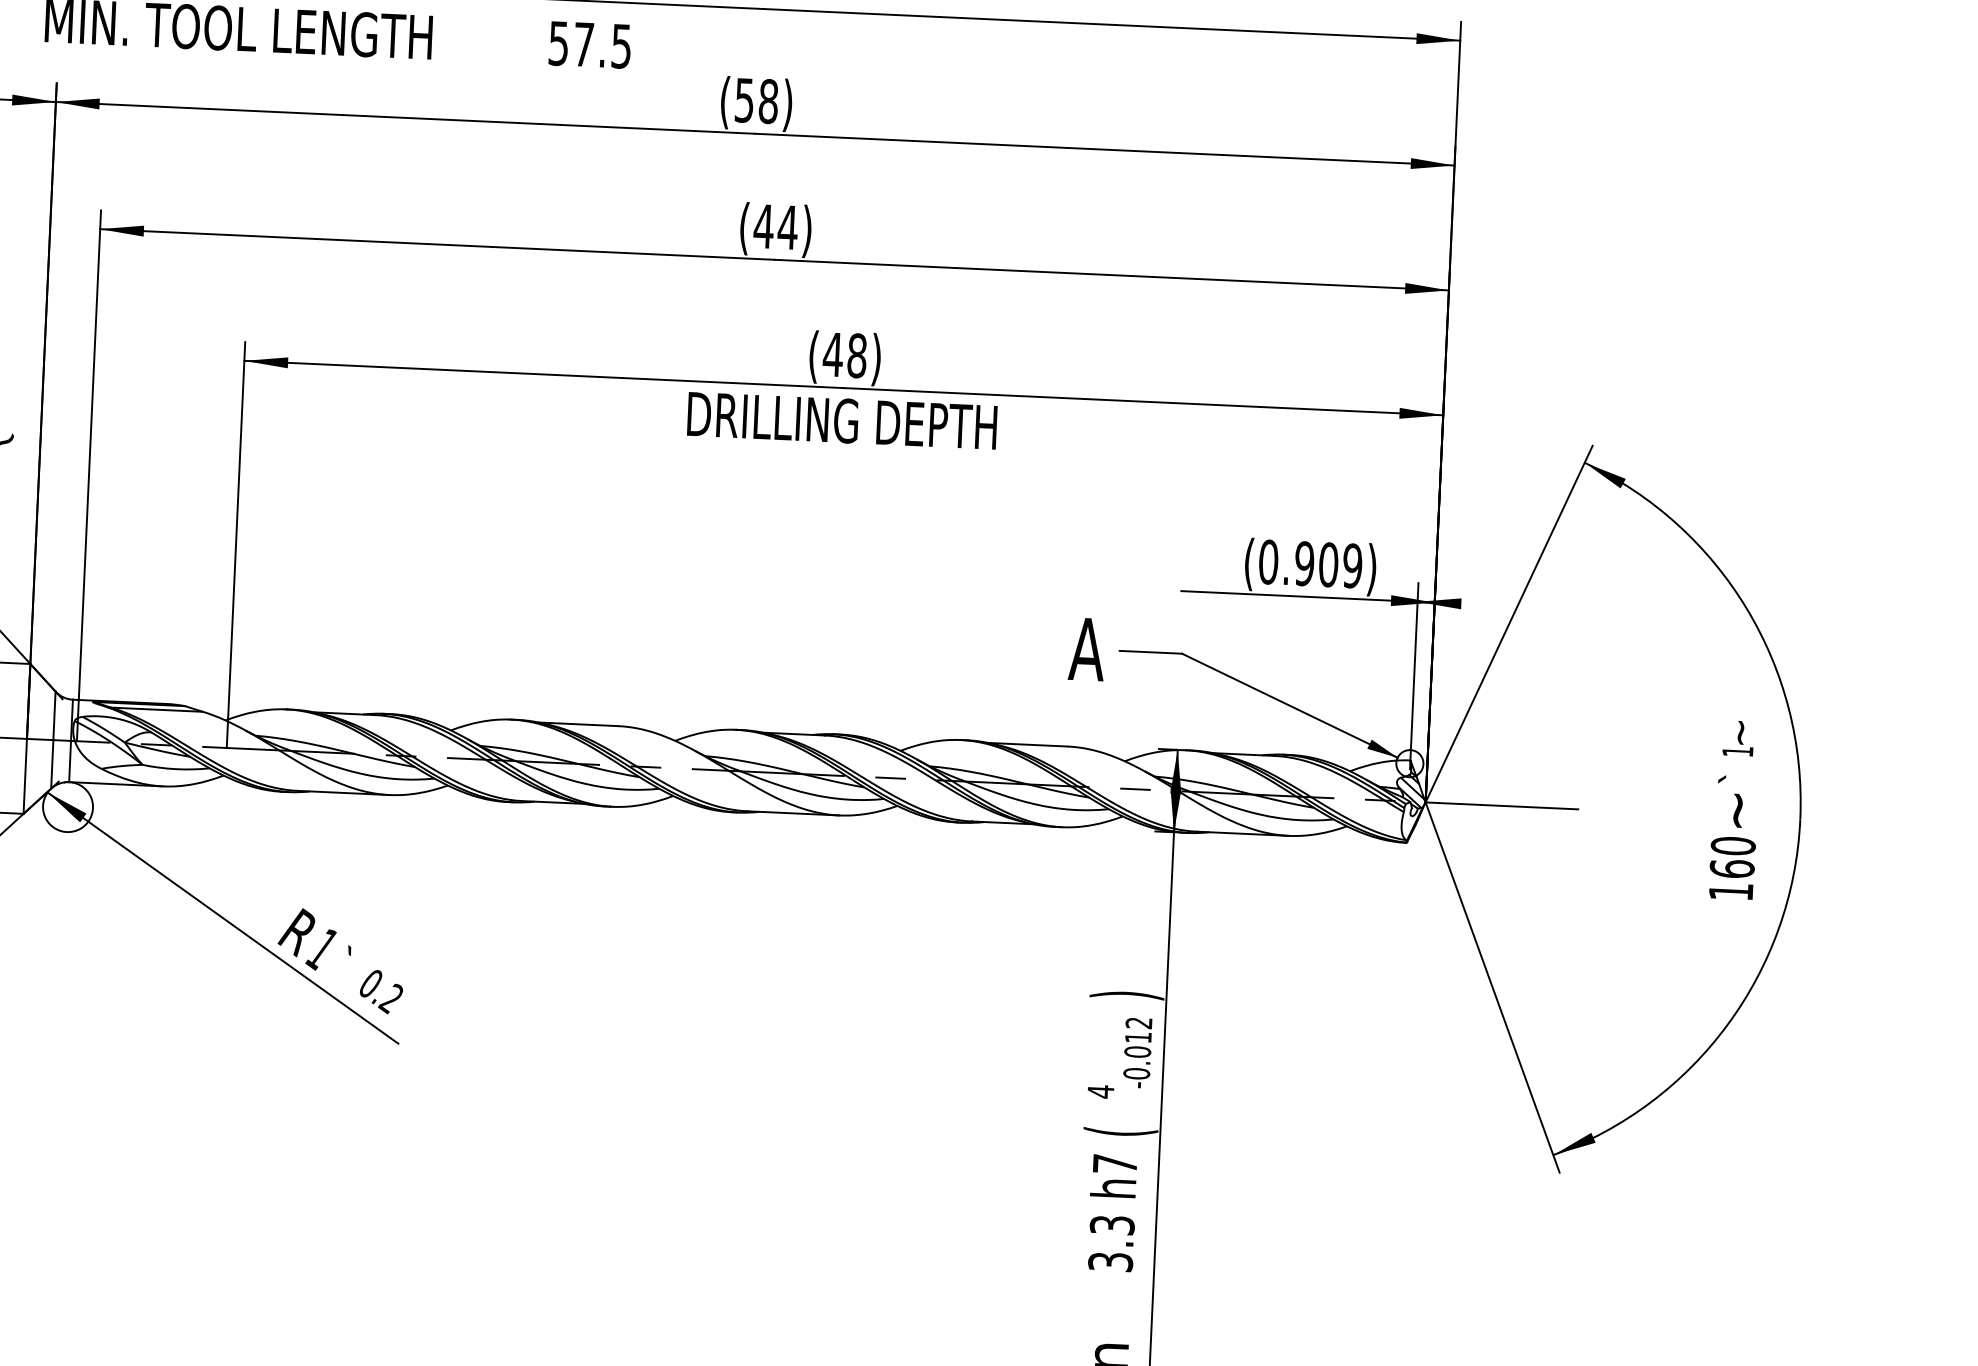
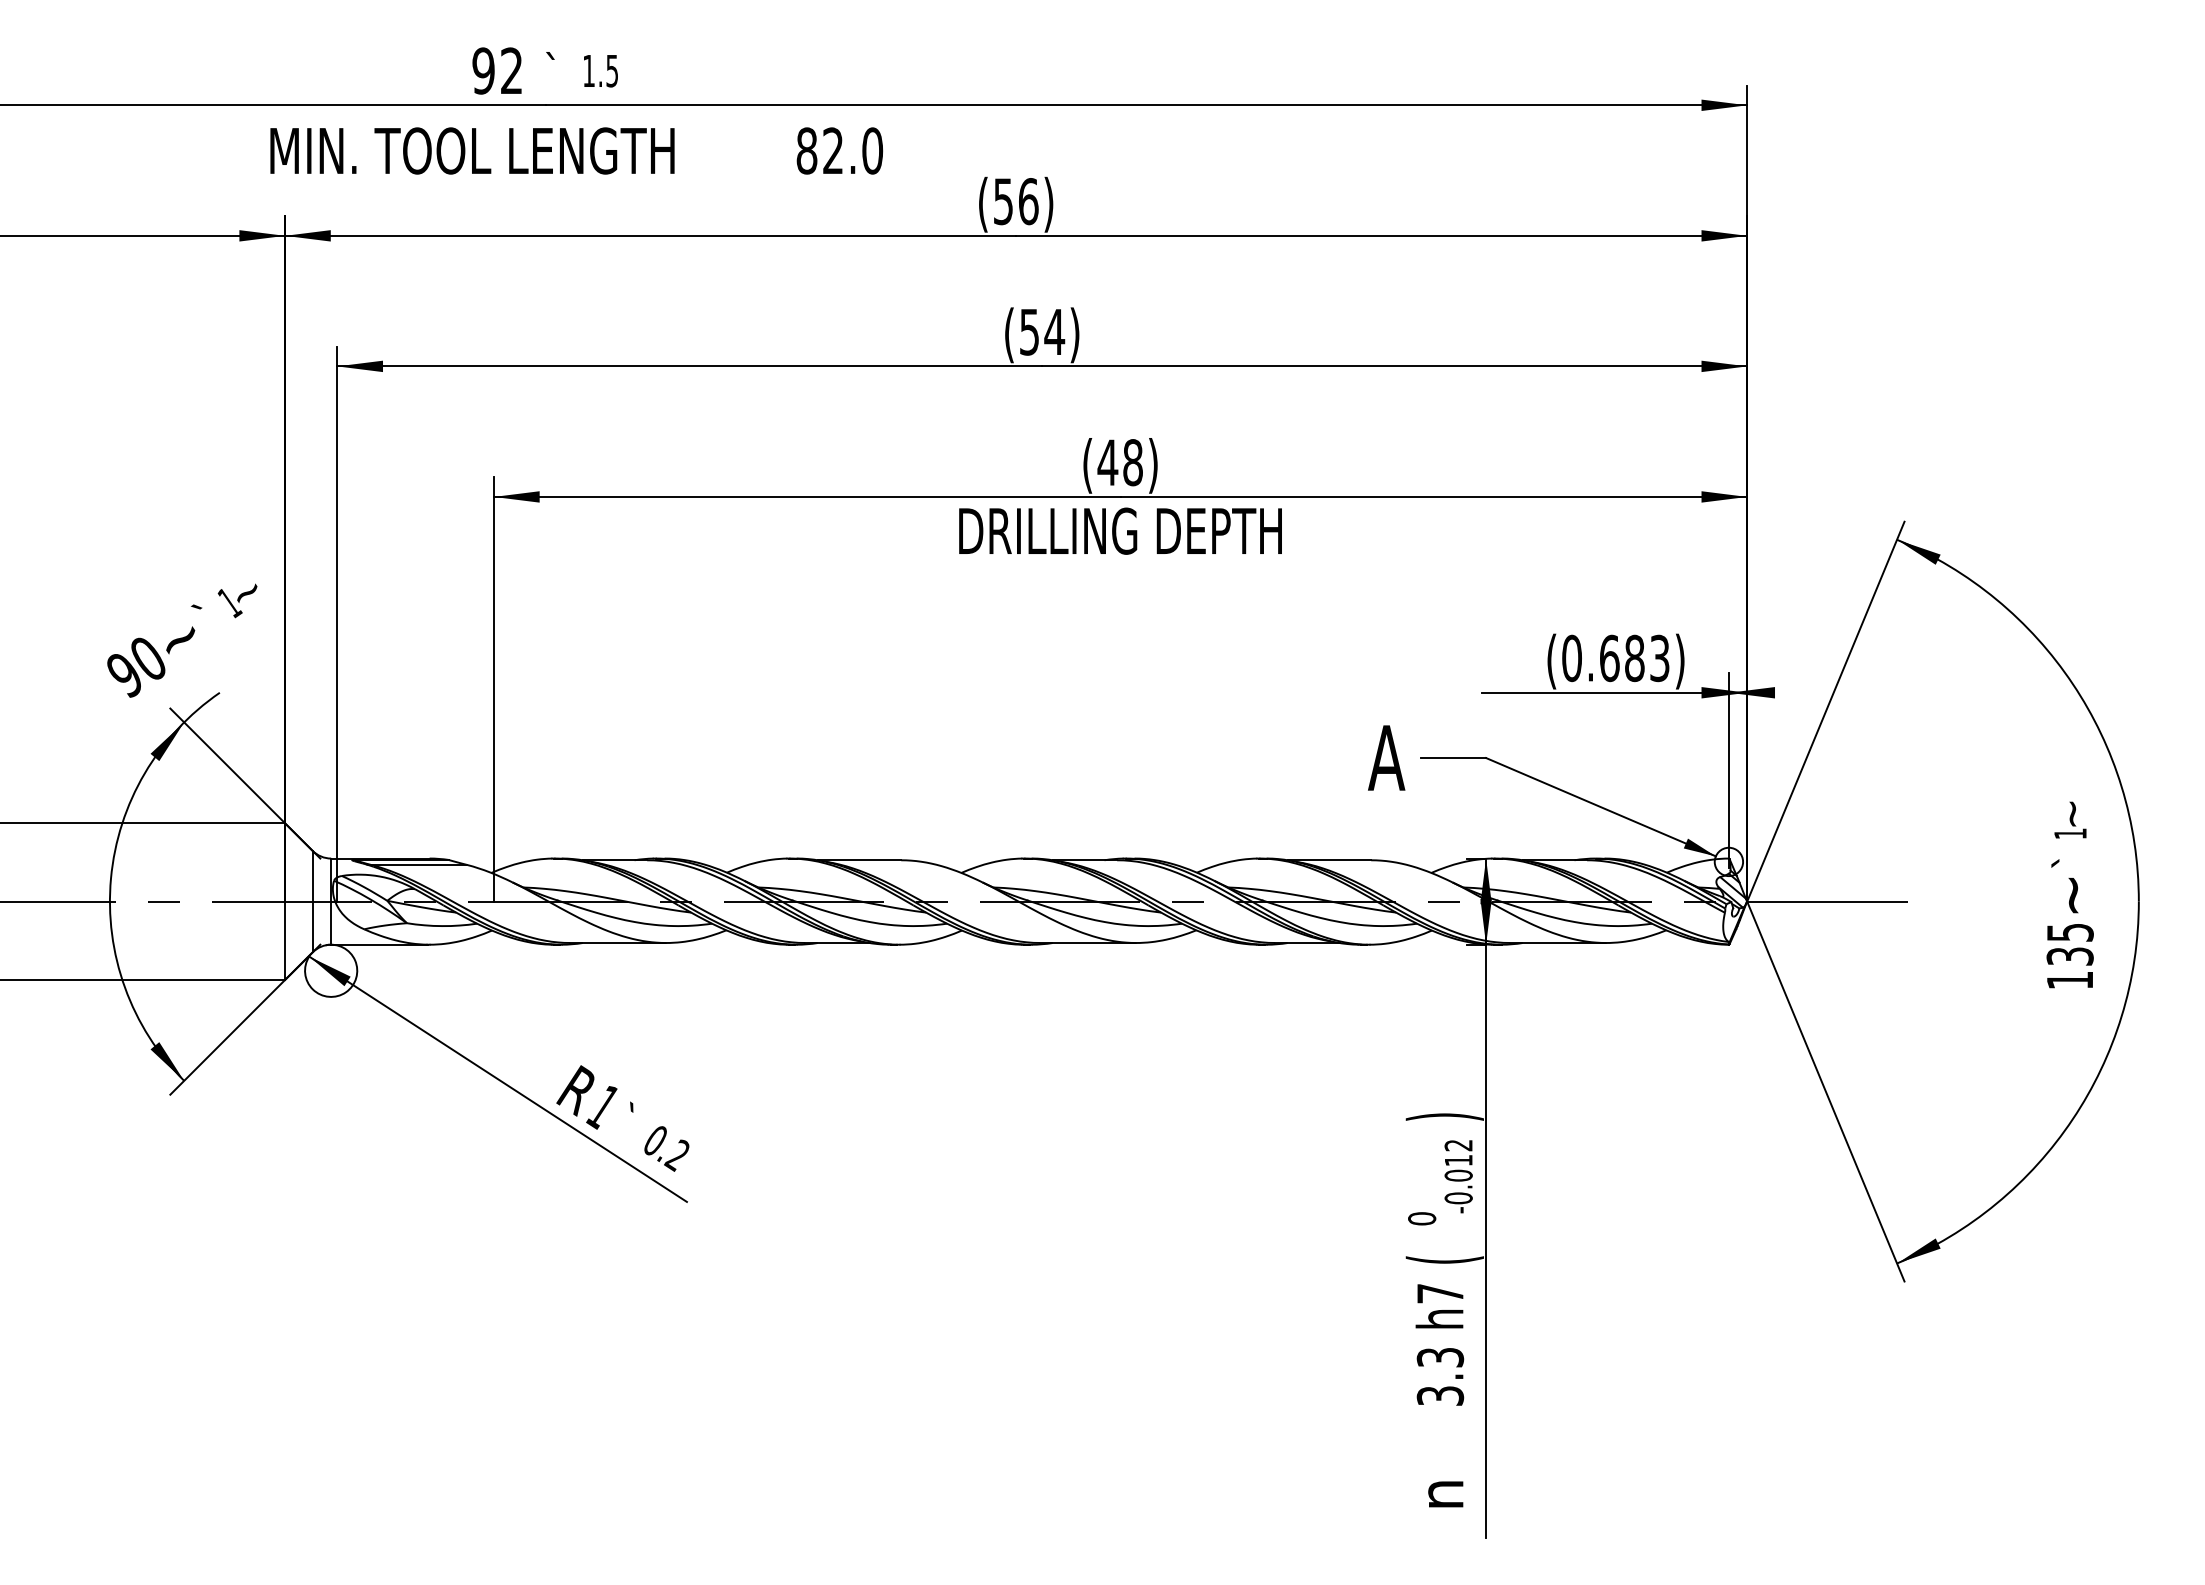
text: (589, 44) -> (839, 150), 57.5 -> 82.0
text: (768, 101) -> (1028, 201), (58) -> (56)
text: (763, 226) -> (1029, 332), (44) -> (54)
text: (1328, 564) -> (1634, 658), (0.909) -> (0.683)
text: (1732, 857) -> (2069, 944), 160 -> 135
text: (1101, 1091) -> (1422, 1218), 4 -> 0

